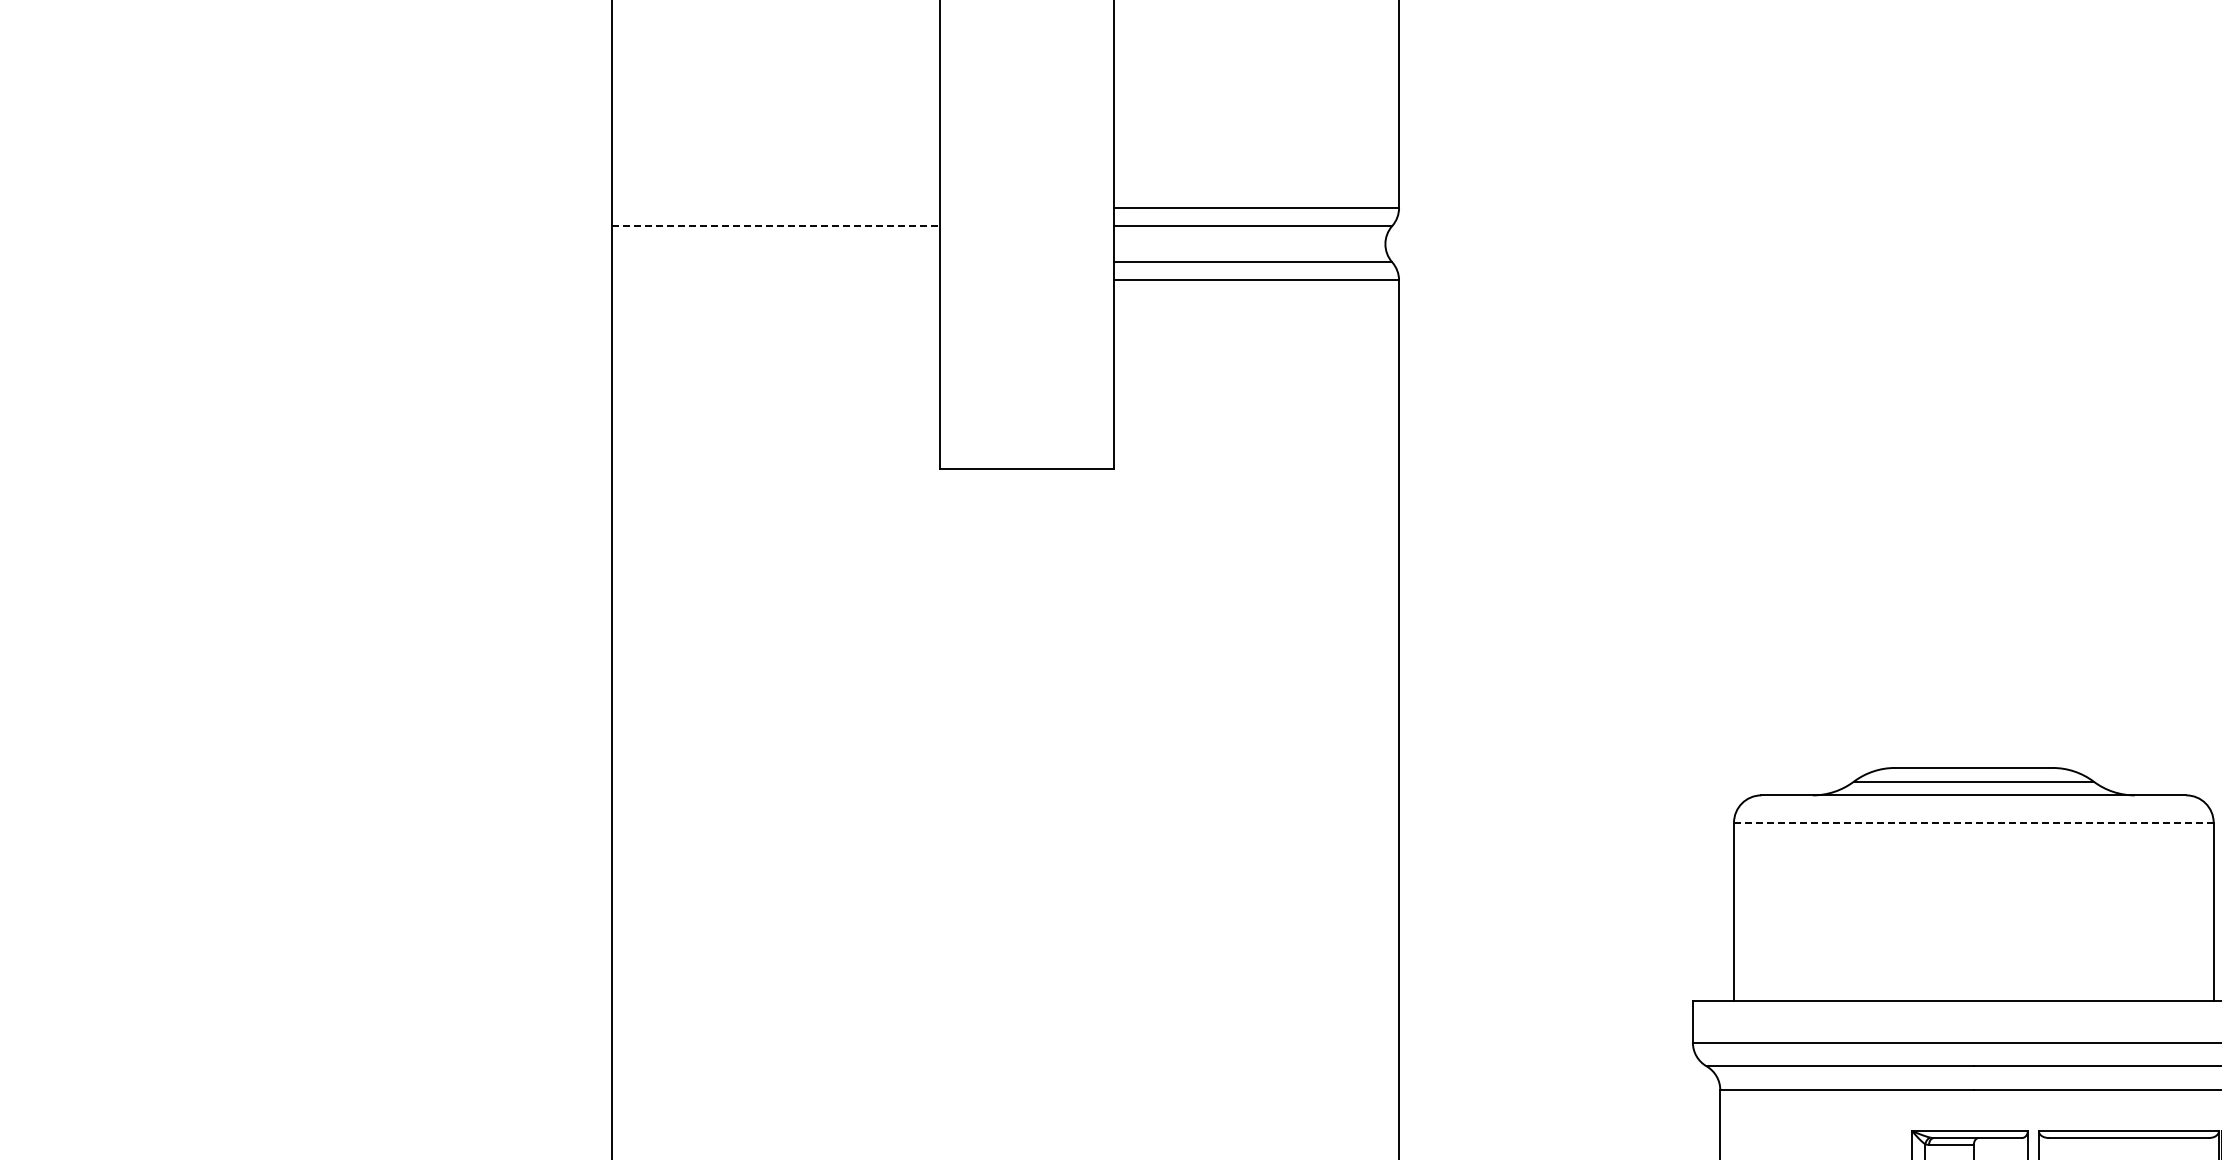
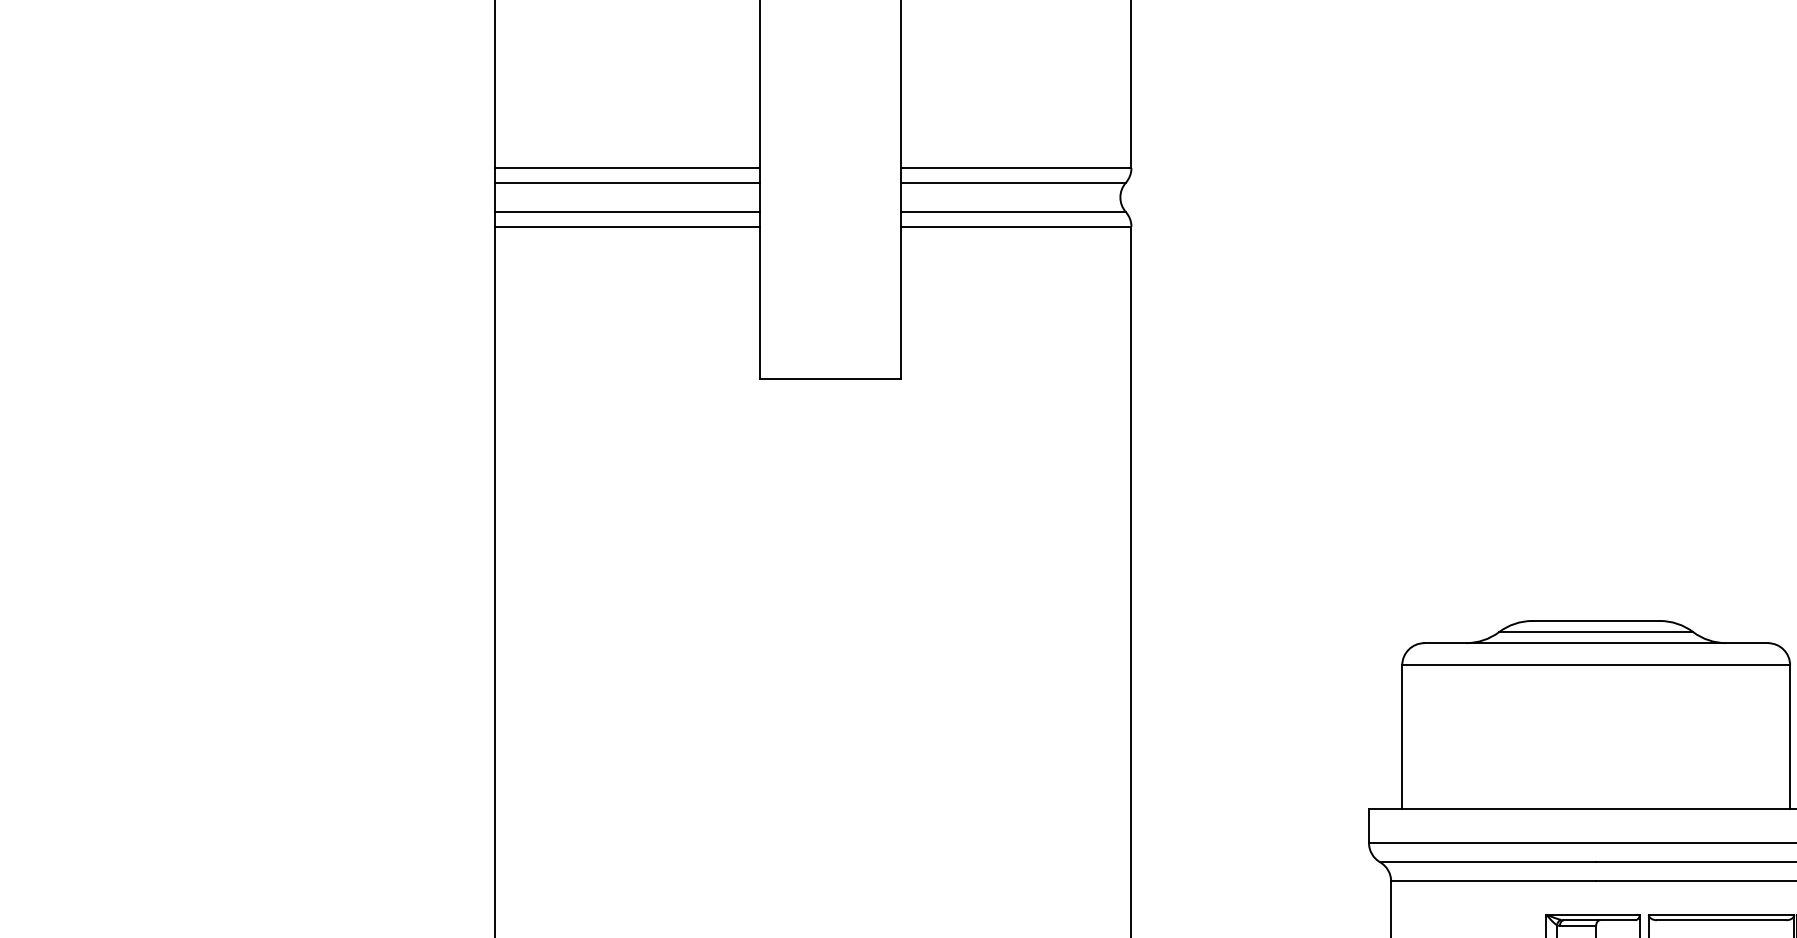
line: (775, 207) -> (627, 167), added
line: (776, 226) -> (628, 183), dashed -> solid
line: (775, 262) -> (627, 212), added
line: (776, 280) -> (628, 226), added
line: (1973, 822) -> (1595, 665), dashed -> solid

